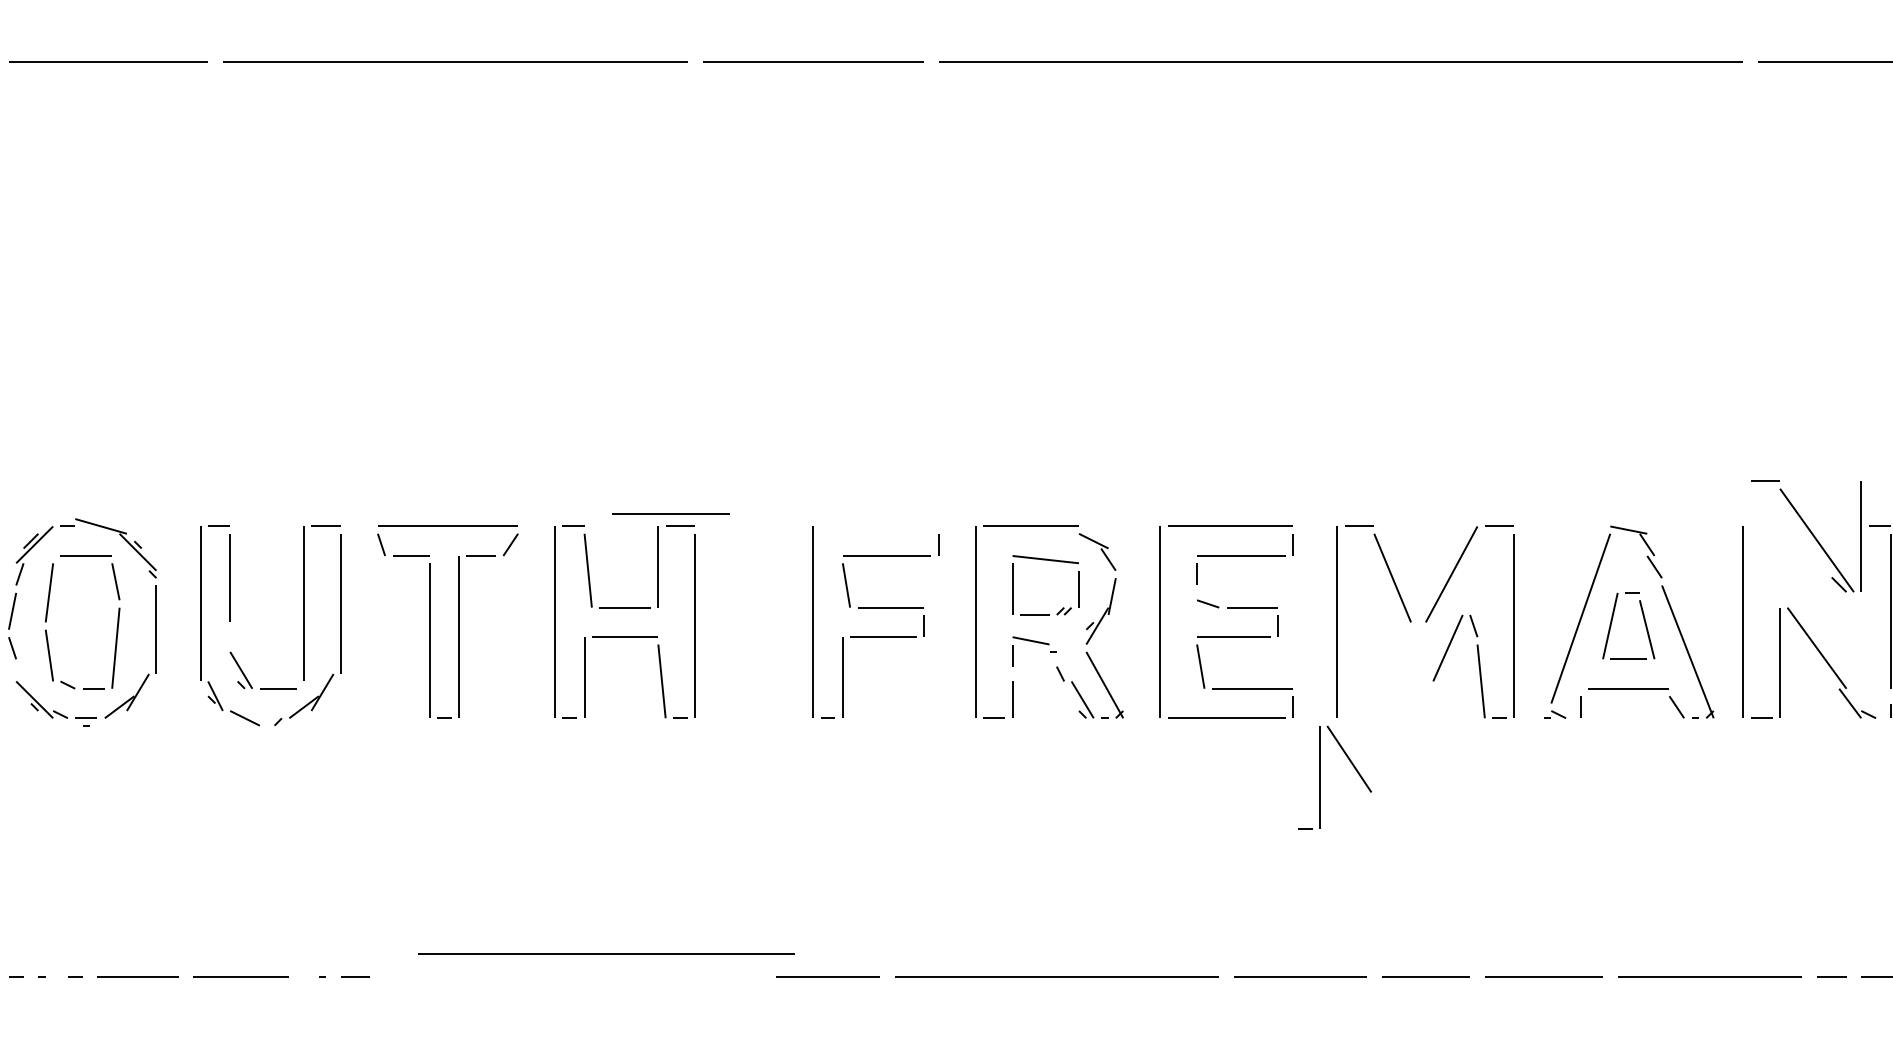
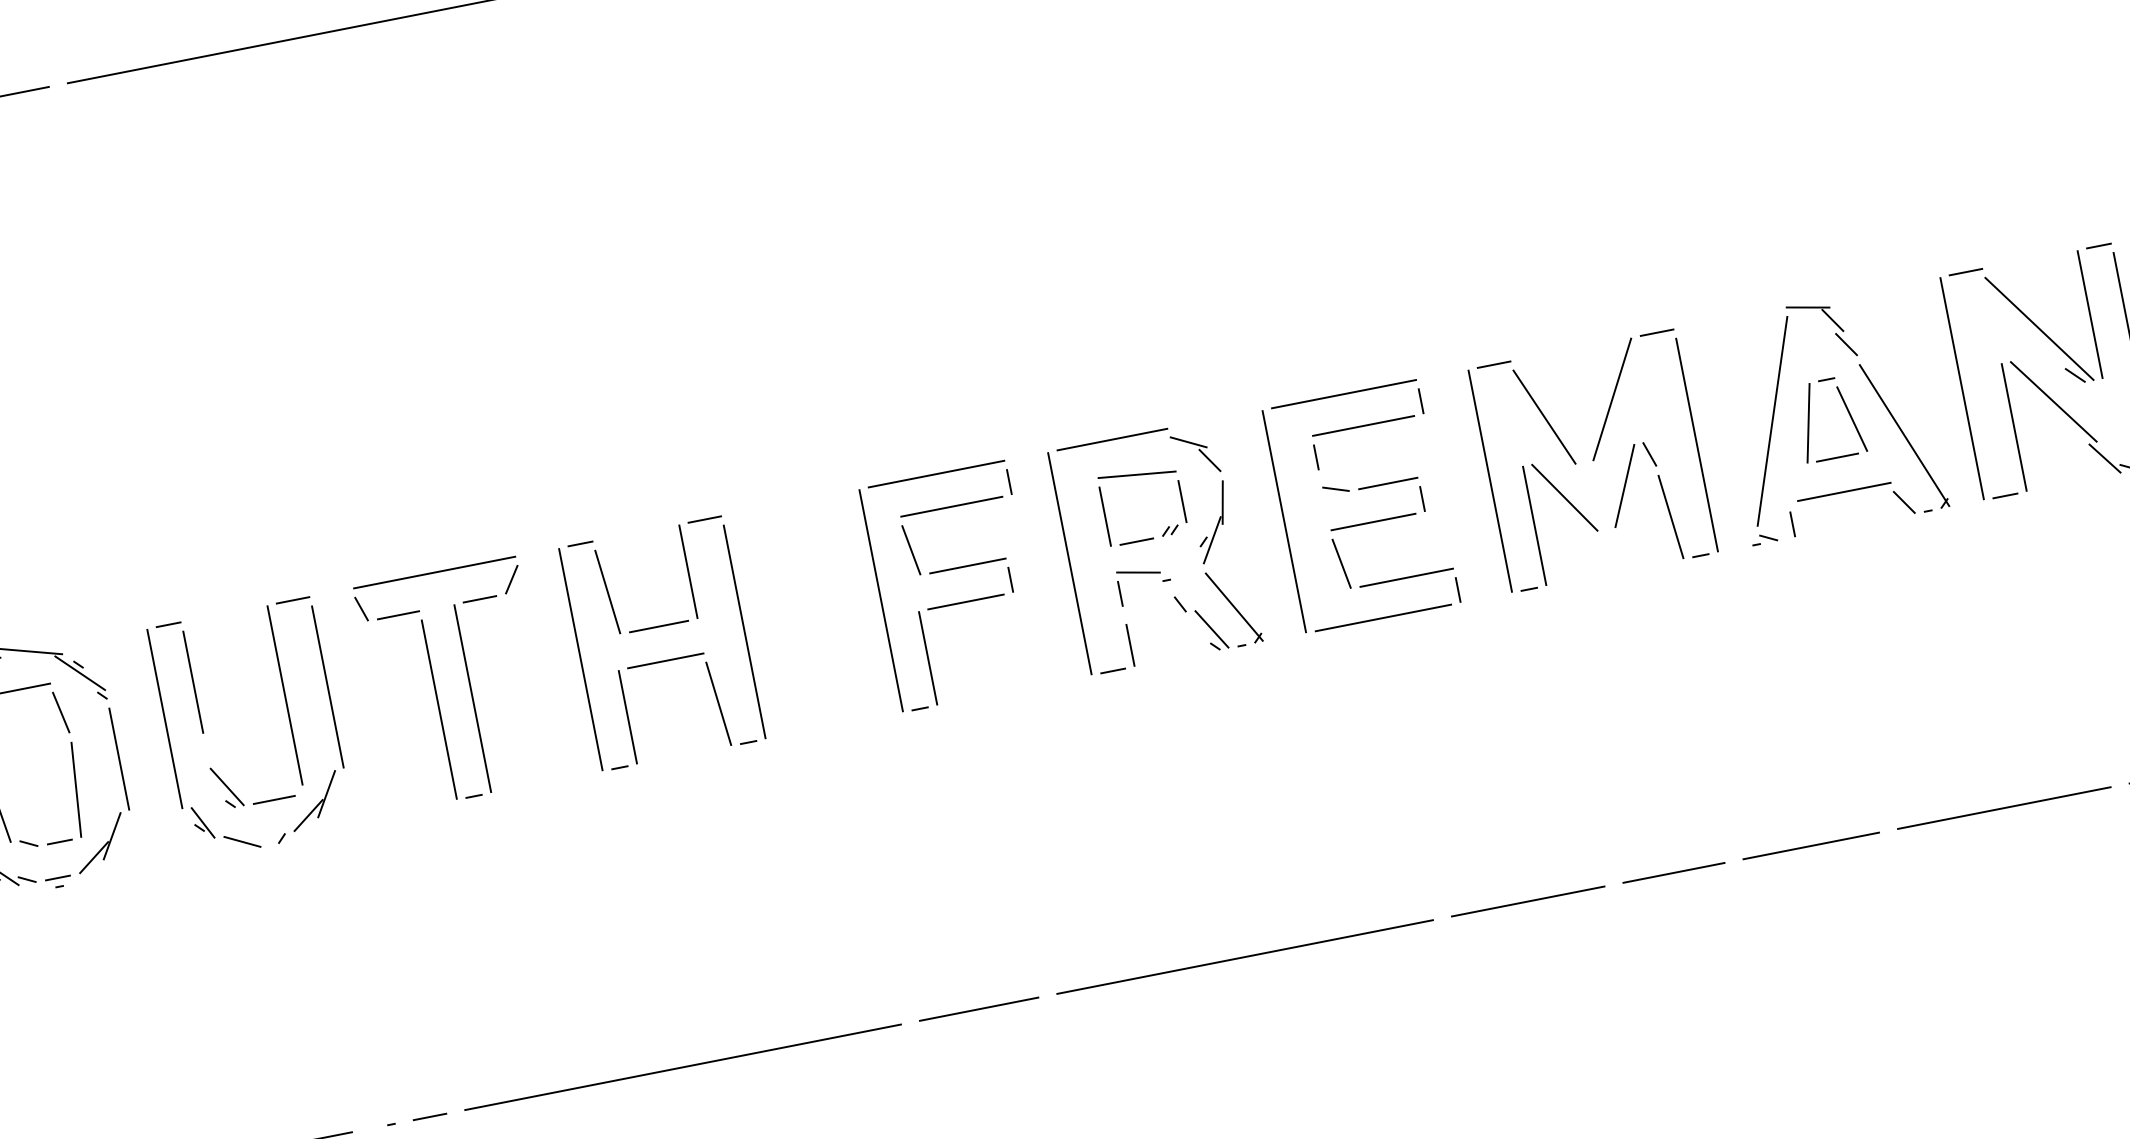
line: (670, 513) -> (936, 473), moved
part: (1806, 536) -> (2026, 326), moved
part: (1320, 777) -> (1535, 525), moved
line: (606, 953) -> (683, 1067), moved

